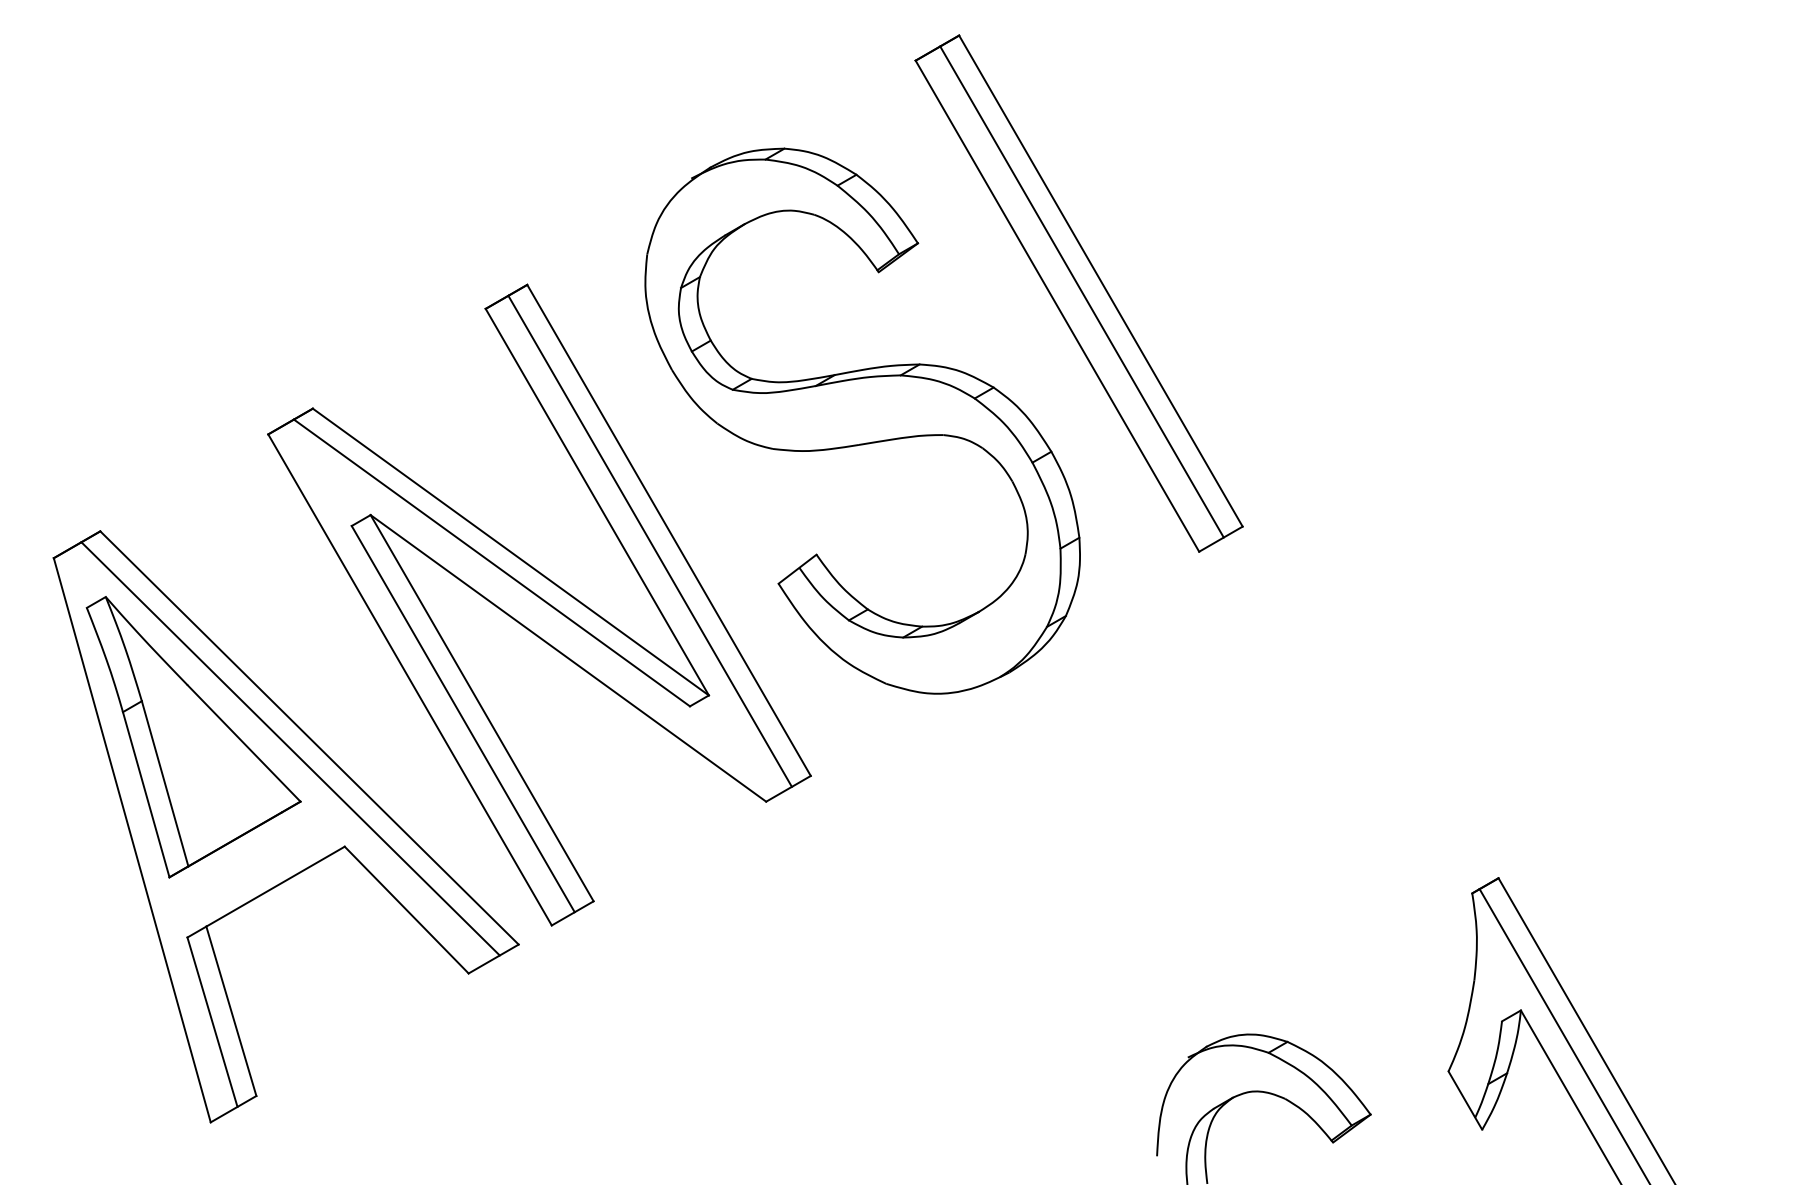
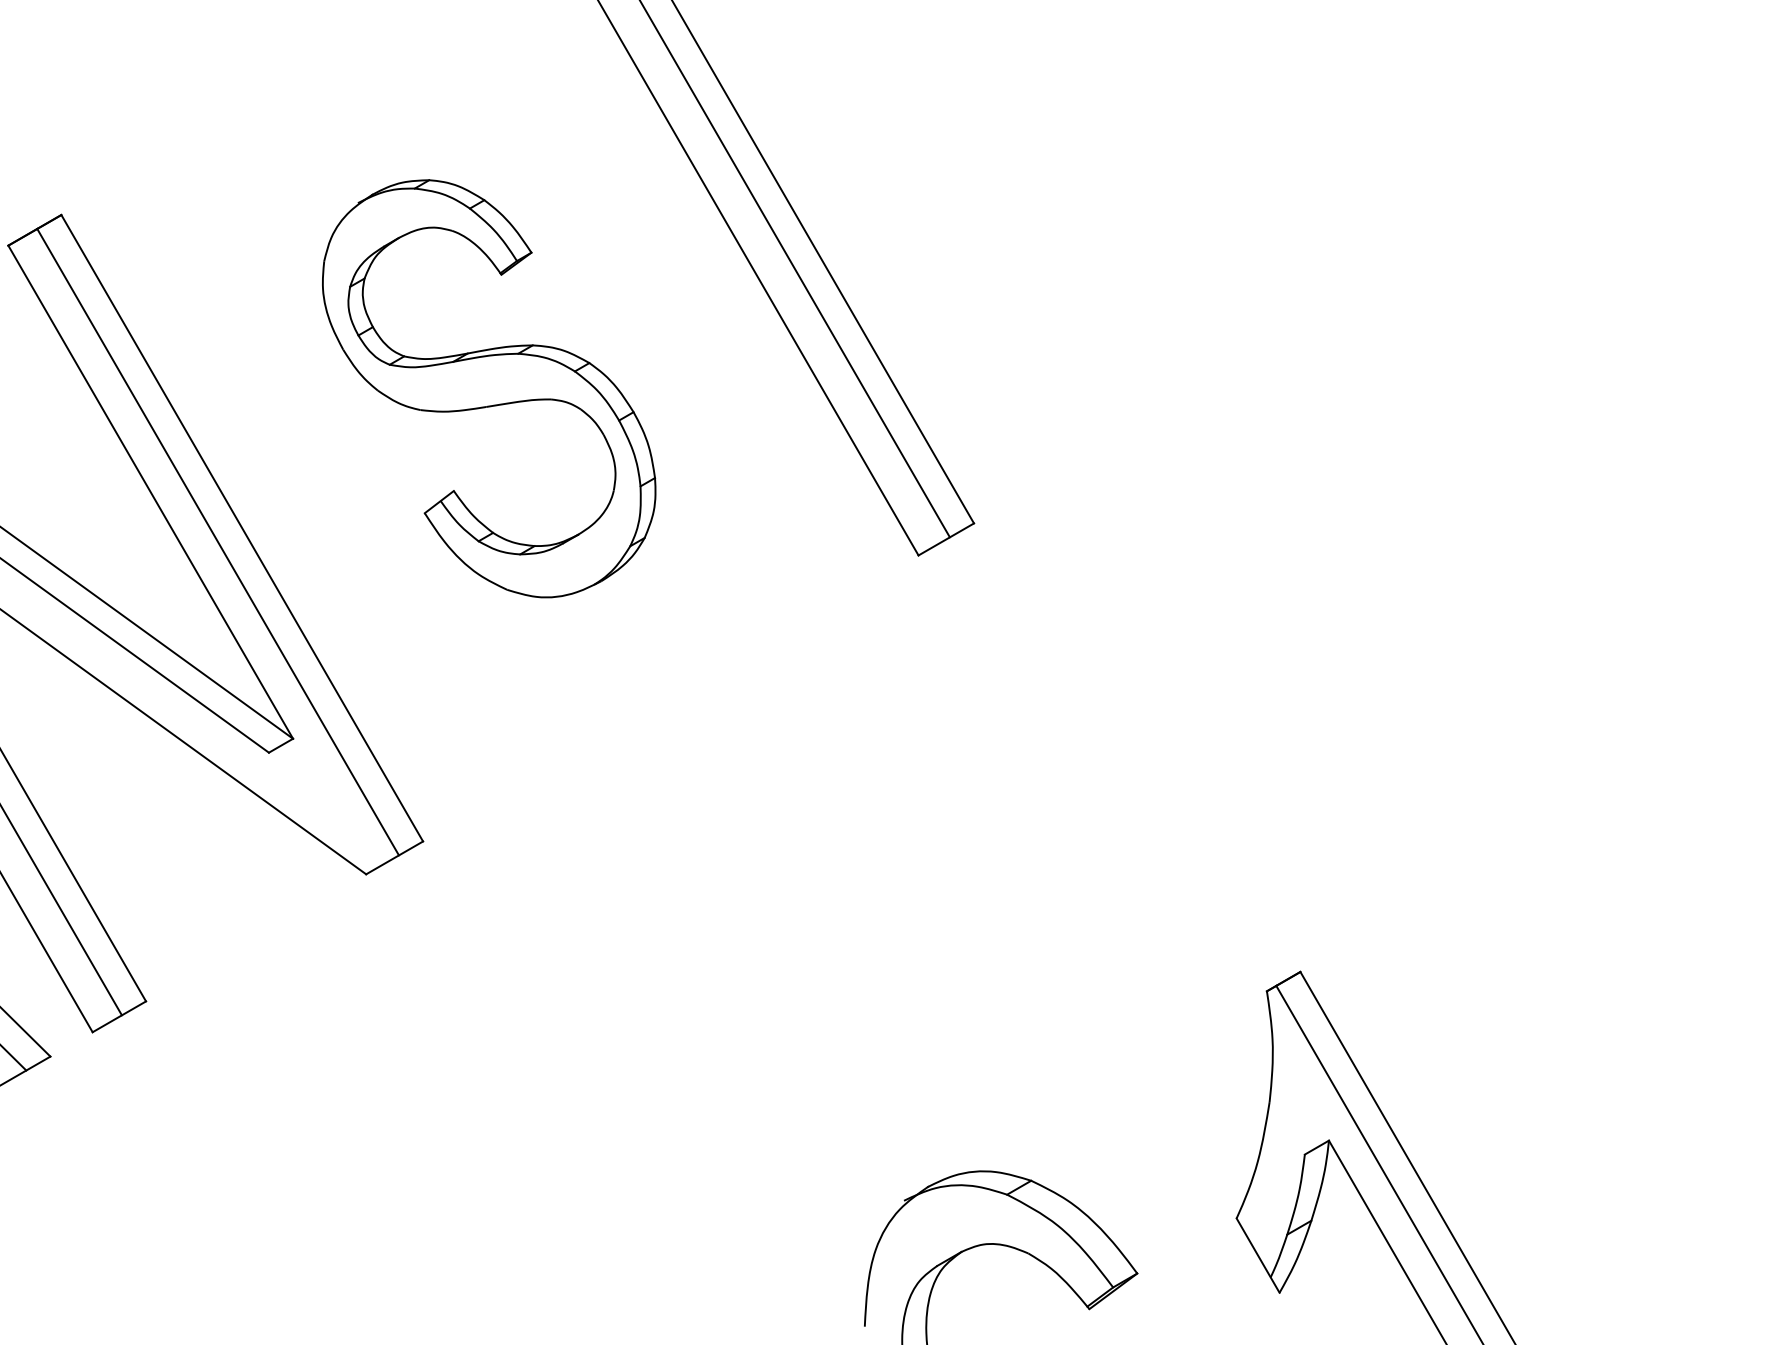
part: (862, 420) -> (489, 388), size x0.6

